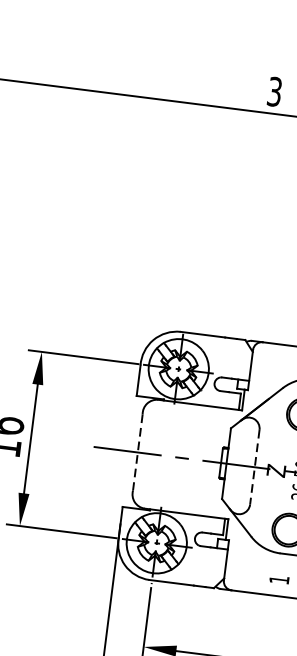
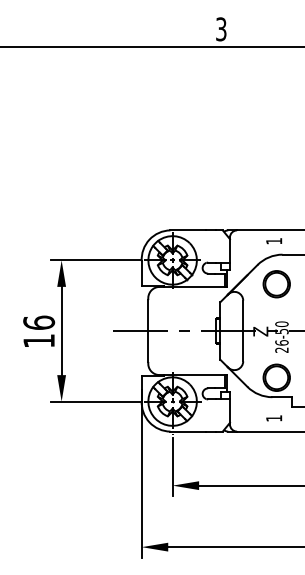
line: (137, 453) -> (148, 331), dashed -> solid
line: (255, 467) -> (243, 331), dashed -> solid

